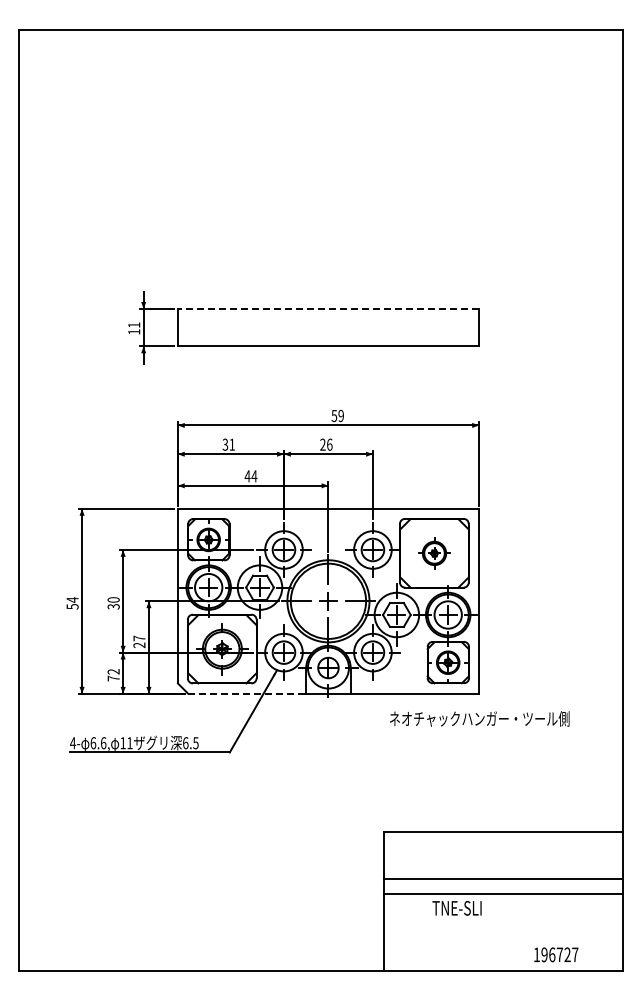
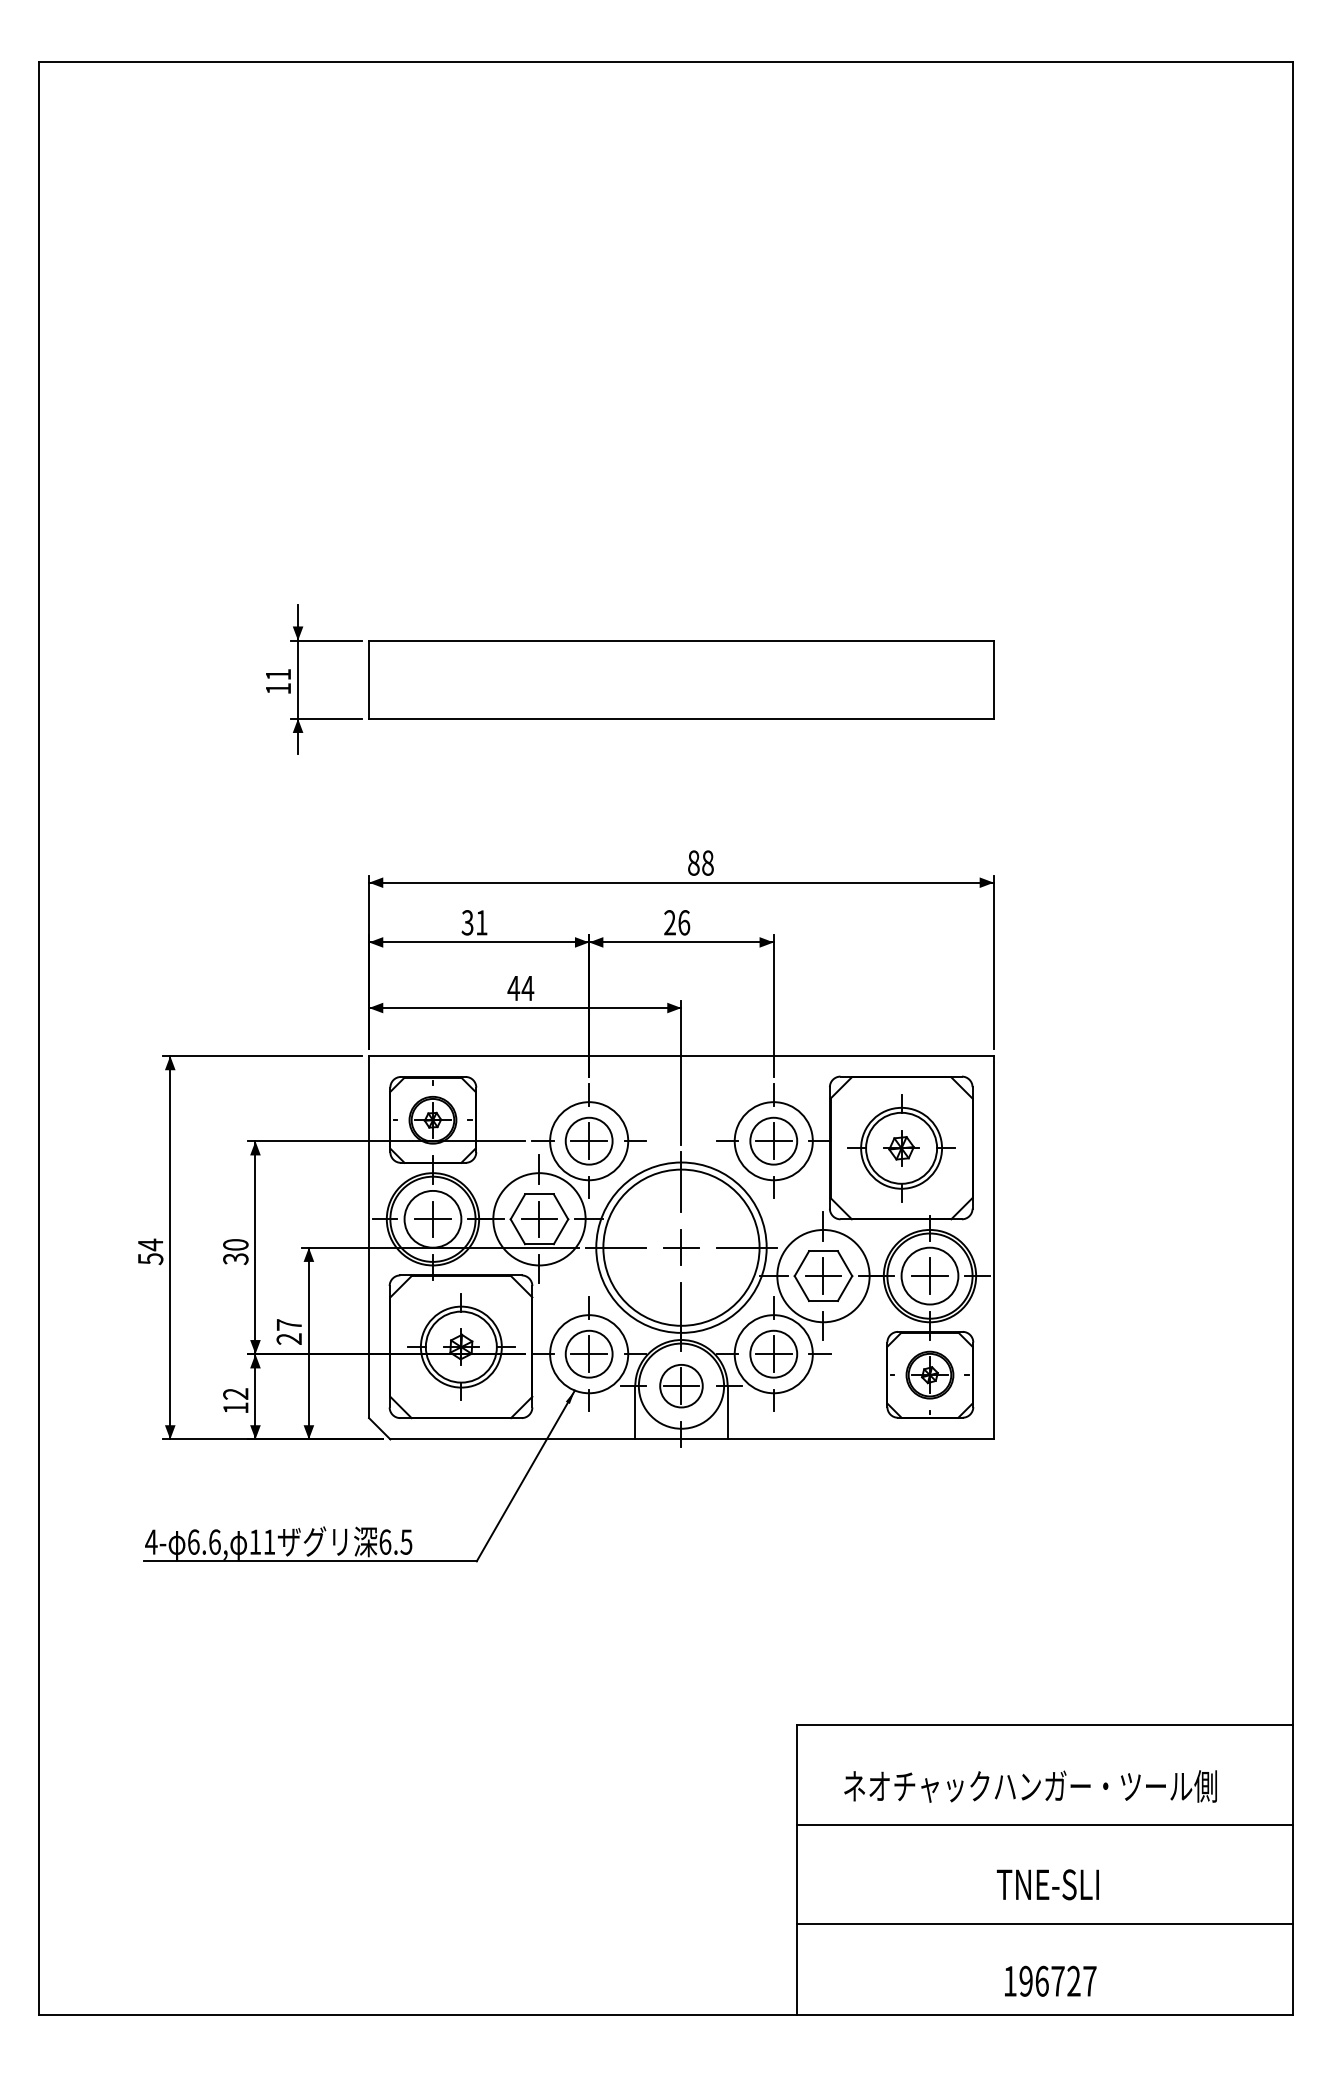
line: (328, 308) -> (681, 640), dashed -> solid
text: (337, 415) -> (700, 862), 59 -> 88
part: (434, 553) -> (901, 1148), size x1.67
text: (113, 678) -> (235, 1407), 72 -> 12
line: (247, 693) -> (513, 1438), dashed -> solid
text: (479, 718) -> (1030, 1785), moved
line: (503, 894) -> (1044, 1924), moved
text: (456, 907) -> (1046, 1883), moved
text: (556, 954) -> (1050, 1980), moved

